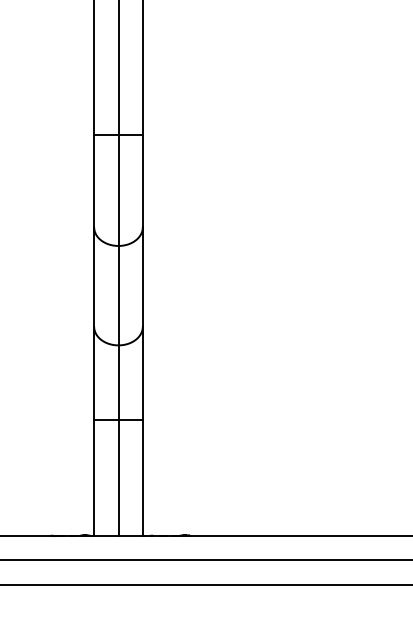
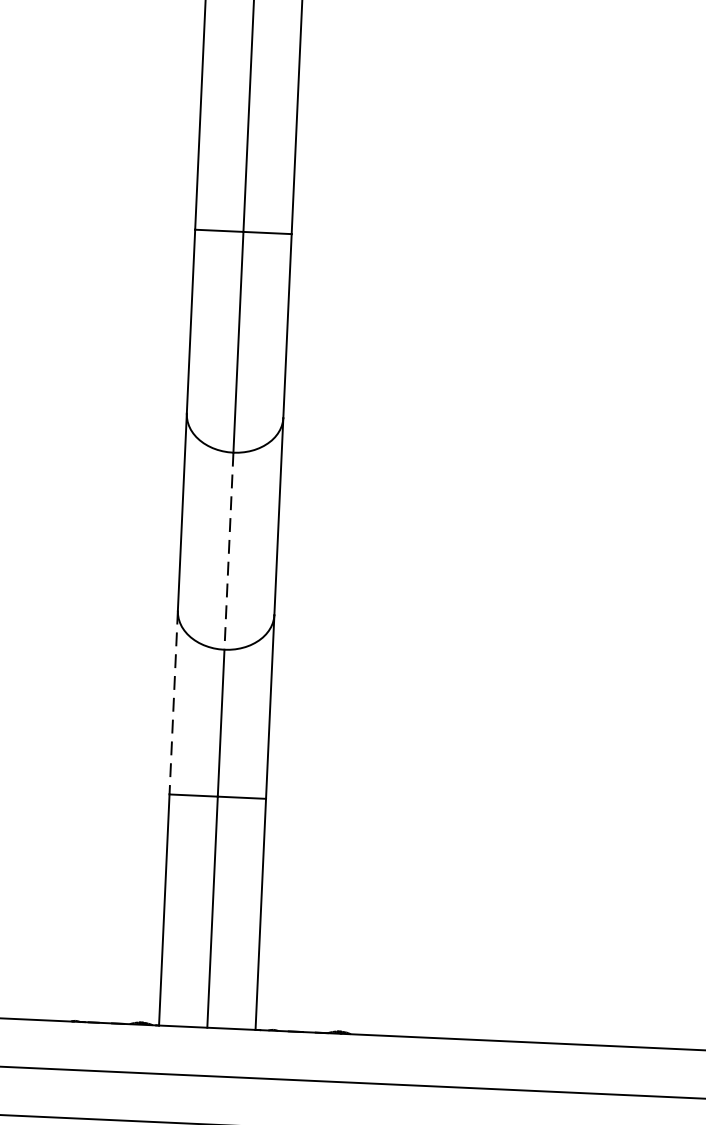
line: (118, 295) -> (228, 550), solid -> dashed
line: (94, 373) -> (174, 703), solid -> dashed

